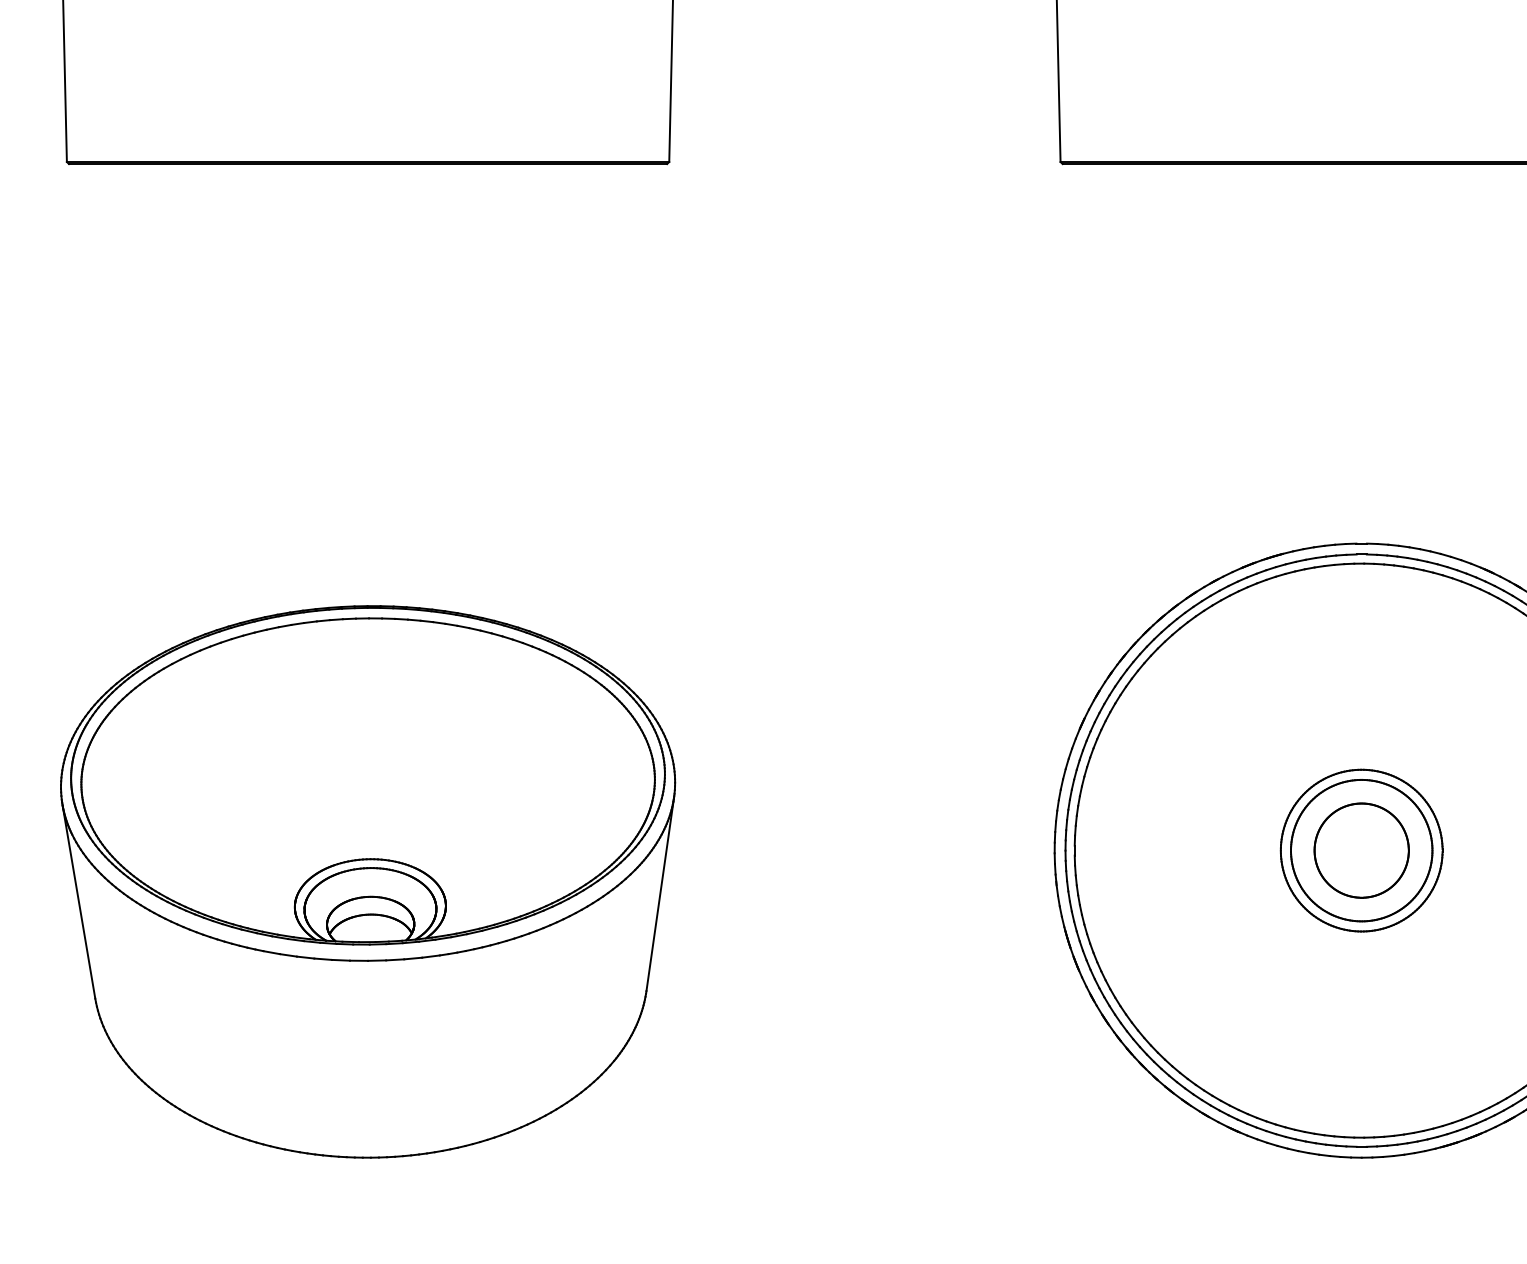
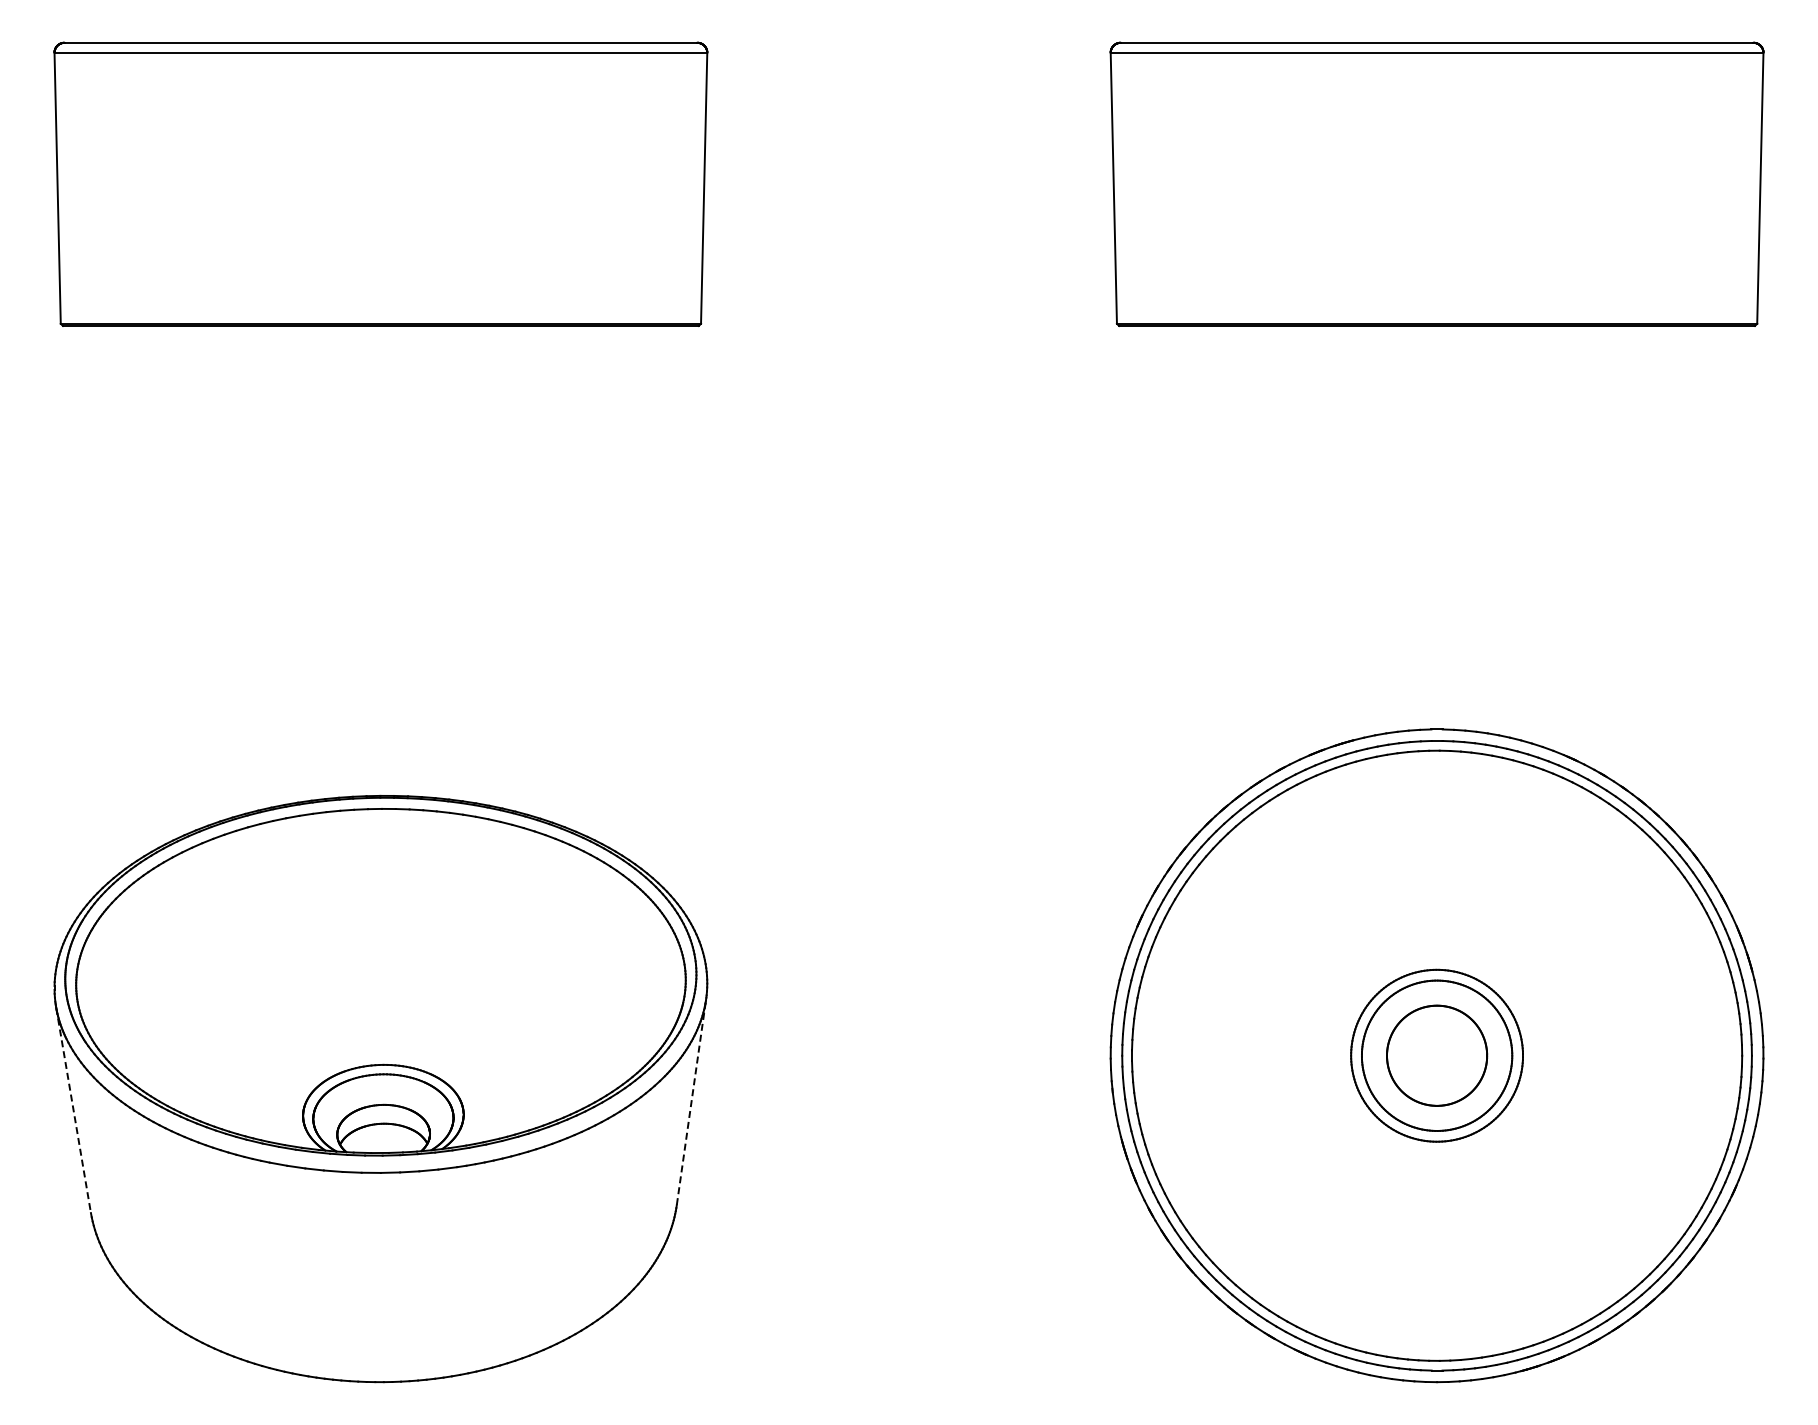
line: (660, 894) -> (691, 1102), solid -> dashed
line: (78, 902) -> (73, 1110), solid -> dashed

